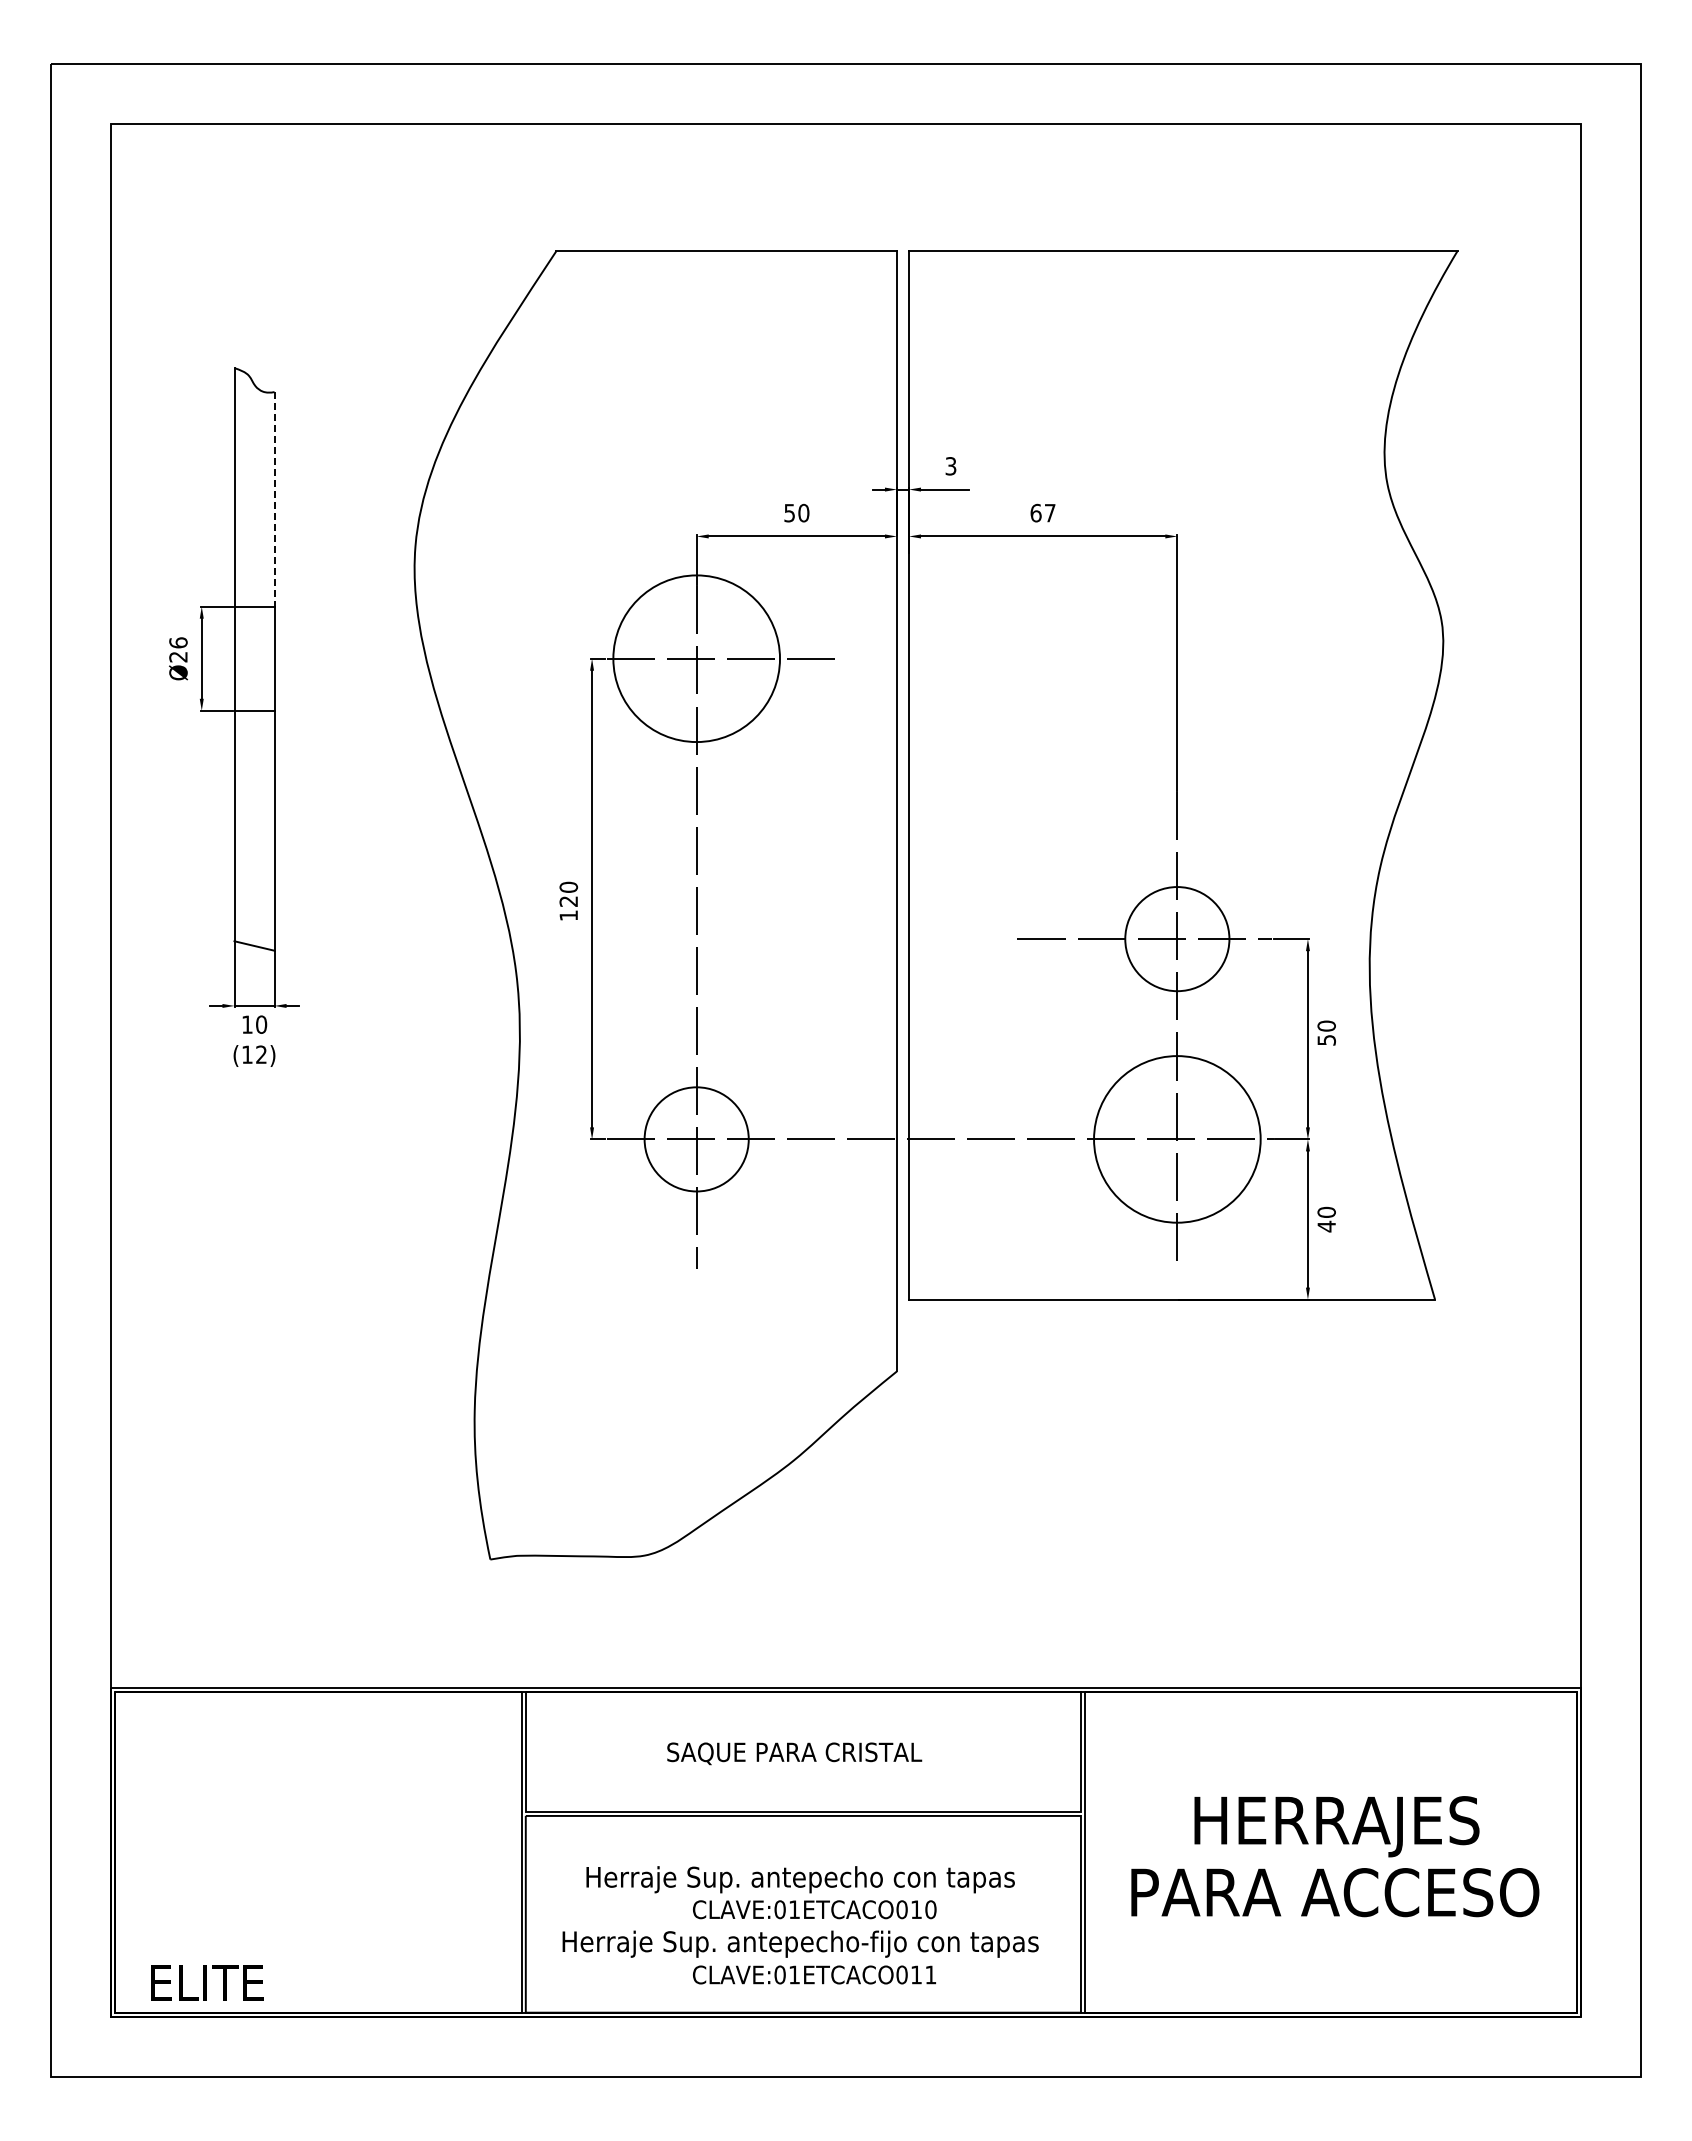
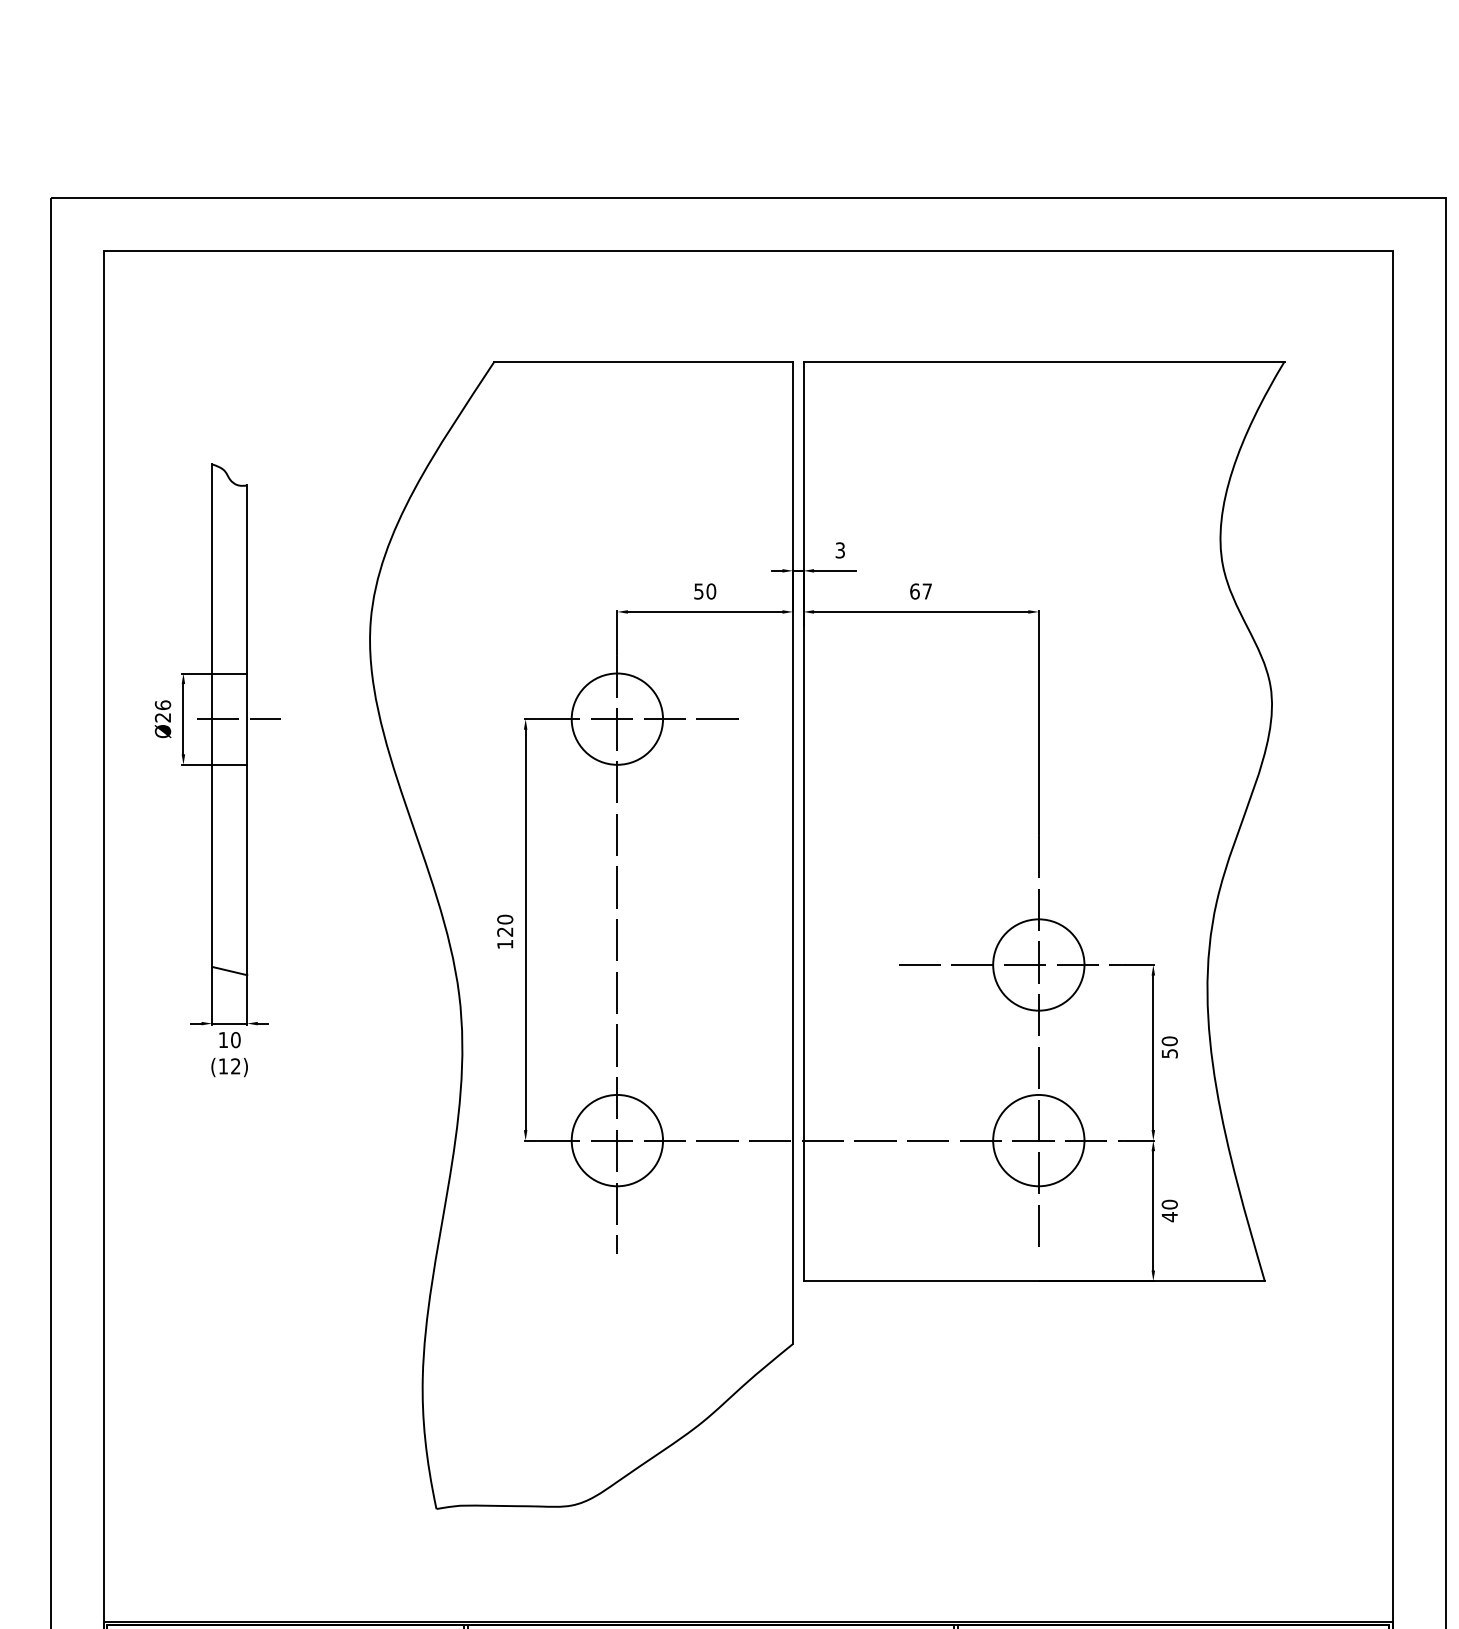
line: (274, 499) -> (247, 579), dashed -> solid
line: (265, 658) -> (239, 718), added
circle: (696, 658) -> (617, 718), size x0.62
circle: (1177, 1139) -> (1038, 1140), size x0.62

